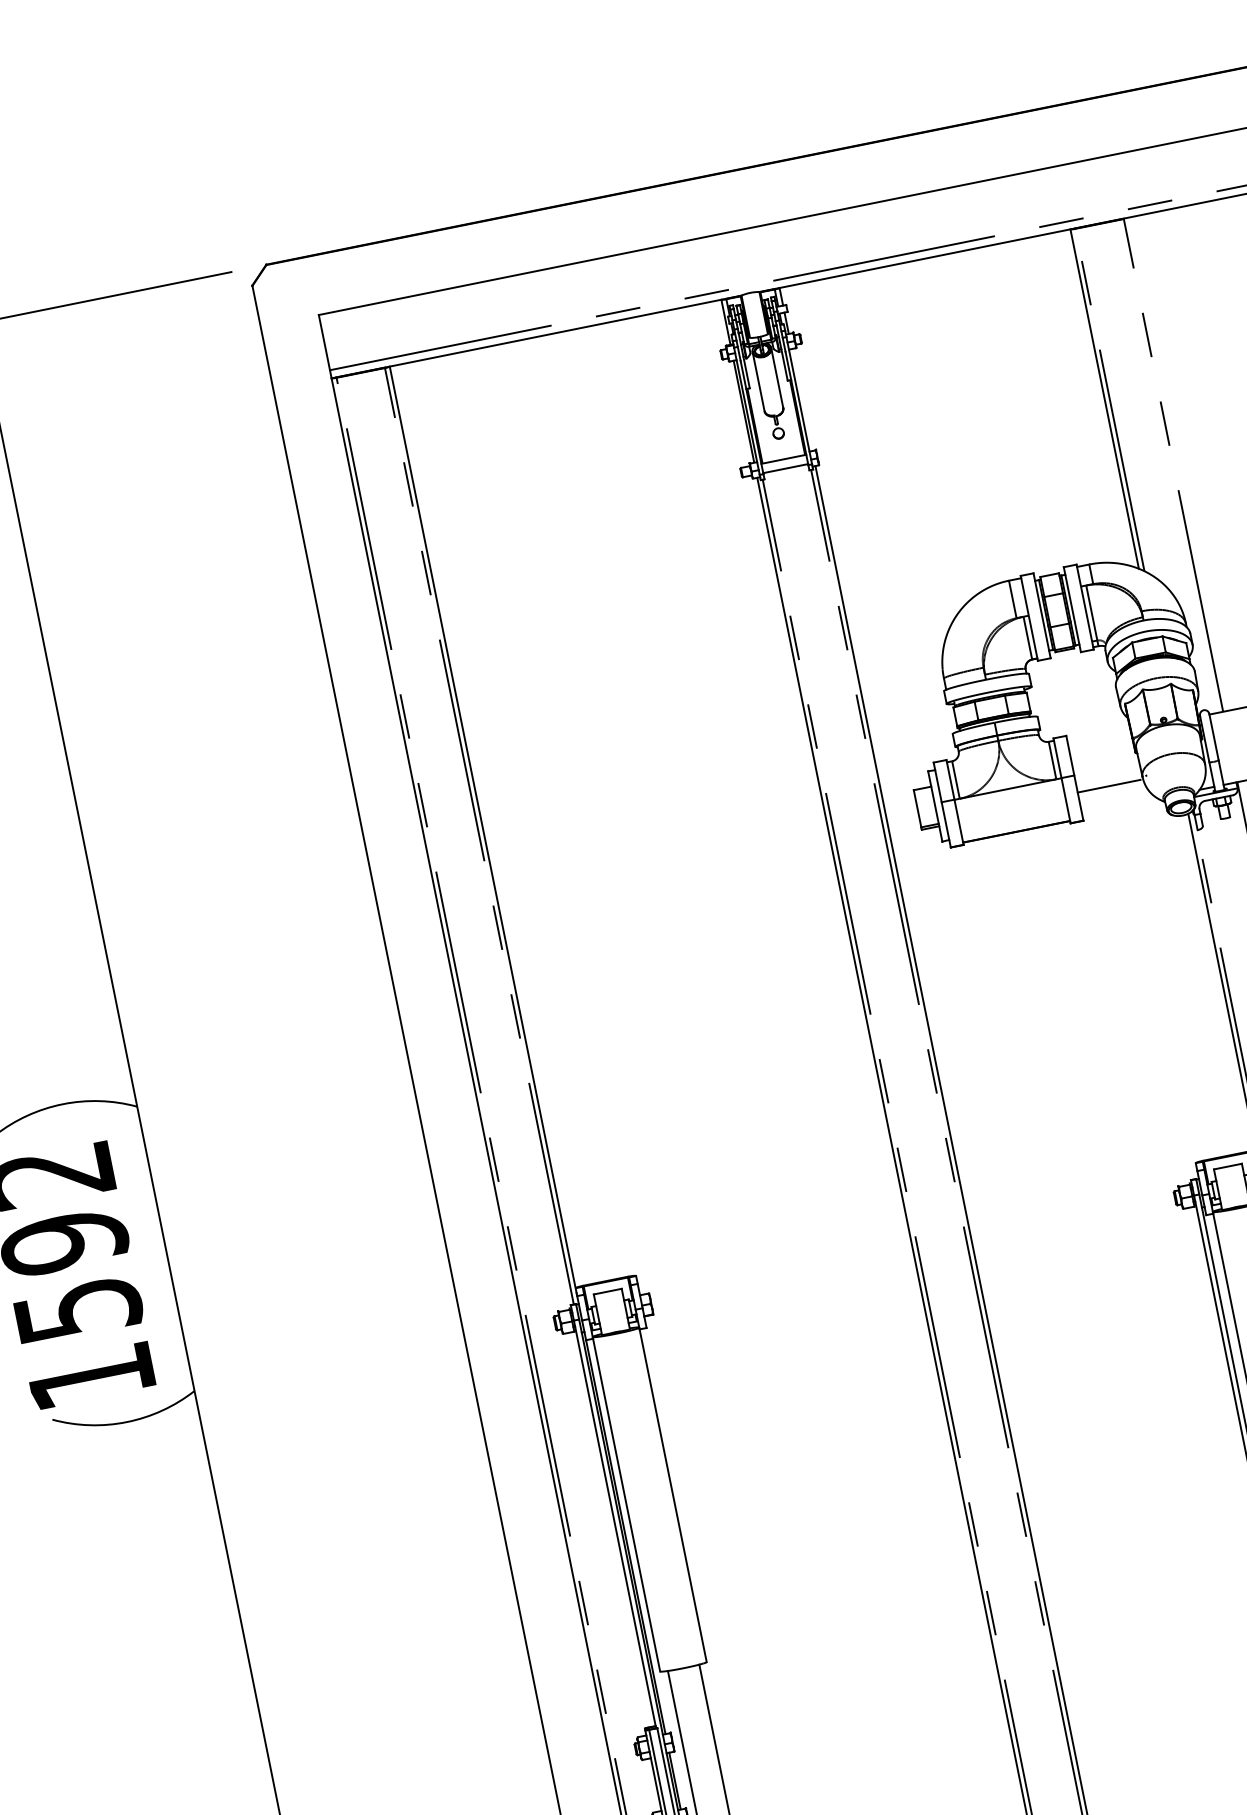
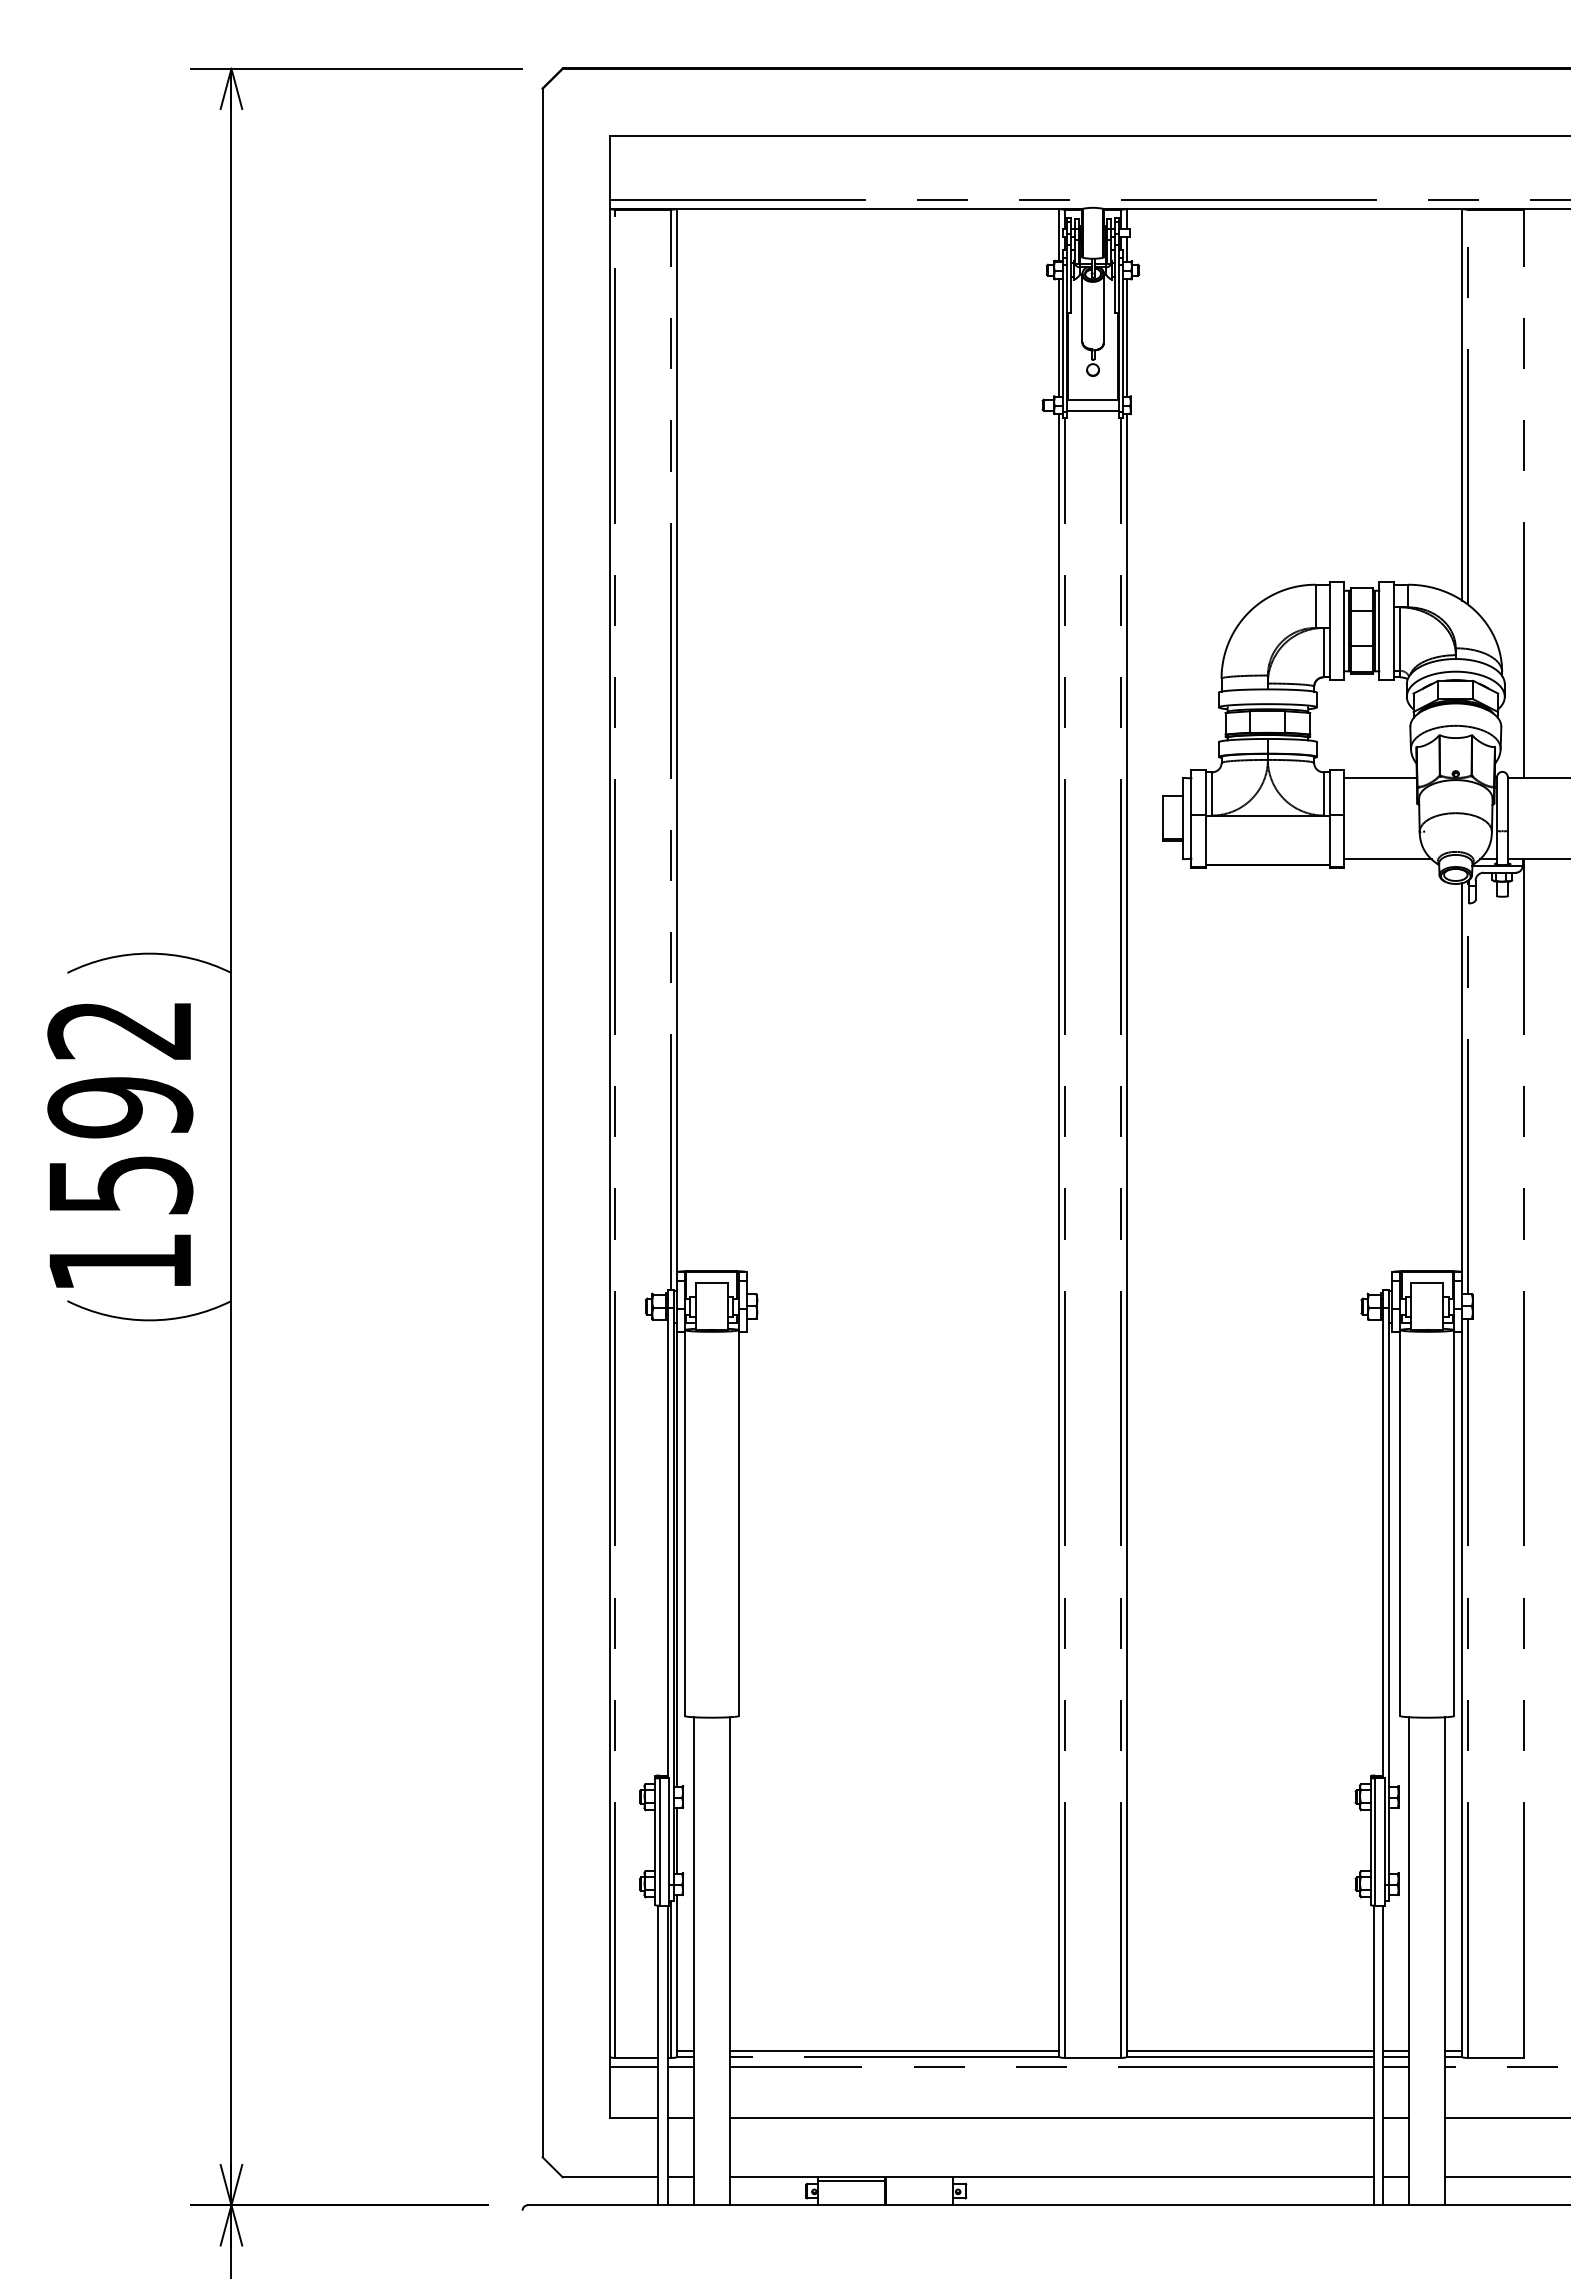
line: (801, 399) -> (1126, 337), added
line: (1108, 785) -> (1380, 777), moved
line: (1119, 806) -> (1387, 859), added

